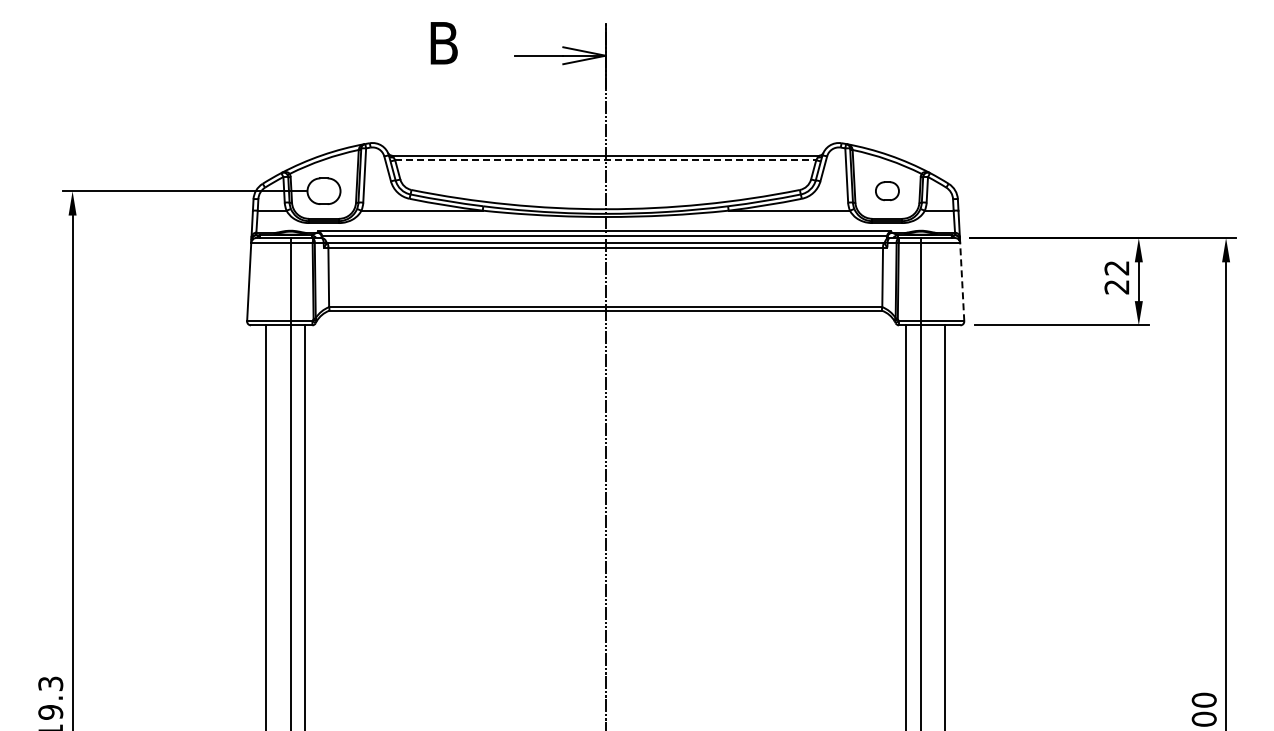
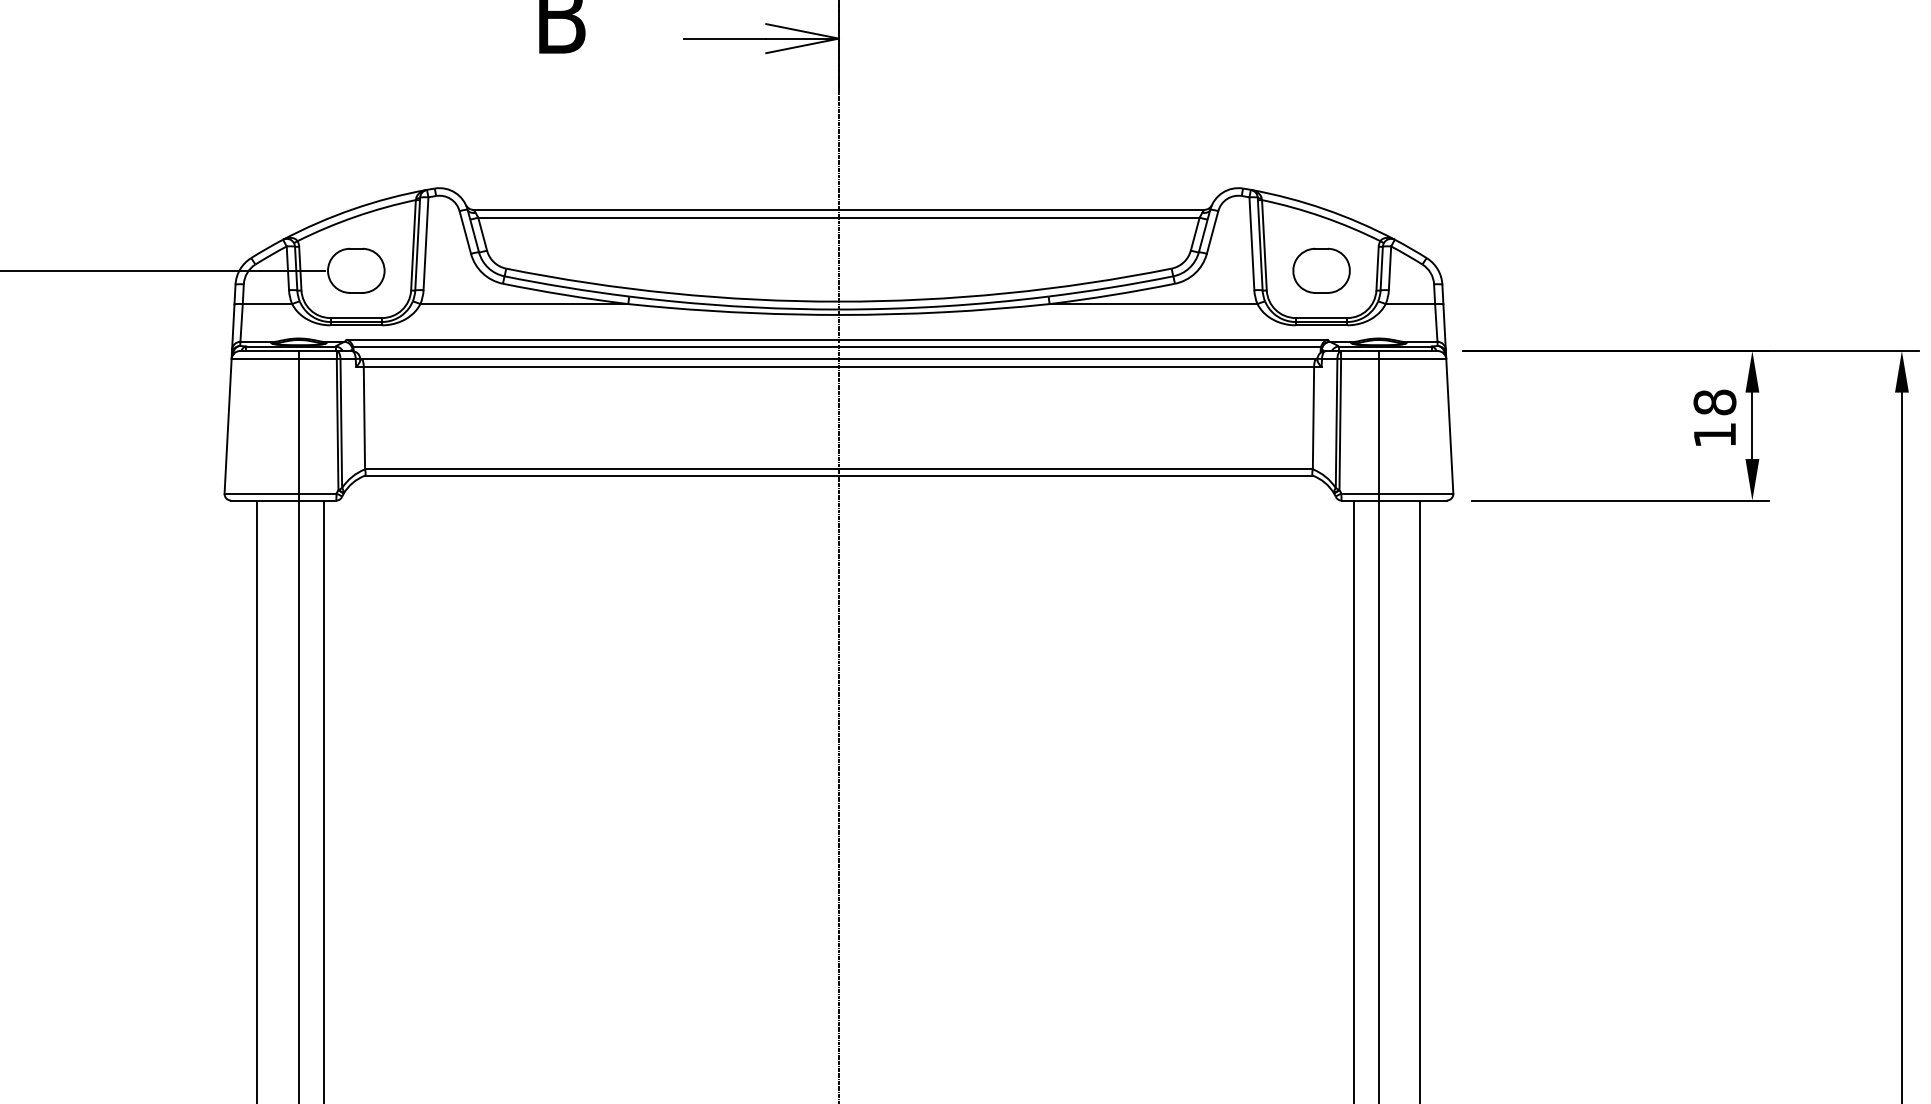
line: (605, 160) -> (838, 218), dashed -> solid
part: (887, 190) -> (1321, 269), size x1.43
text: (1116, 277) -> (1714, 418), 22 -> 18
line: (962, 281) -> (1450, 425), dashed -> solid

